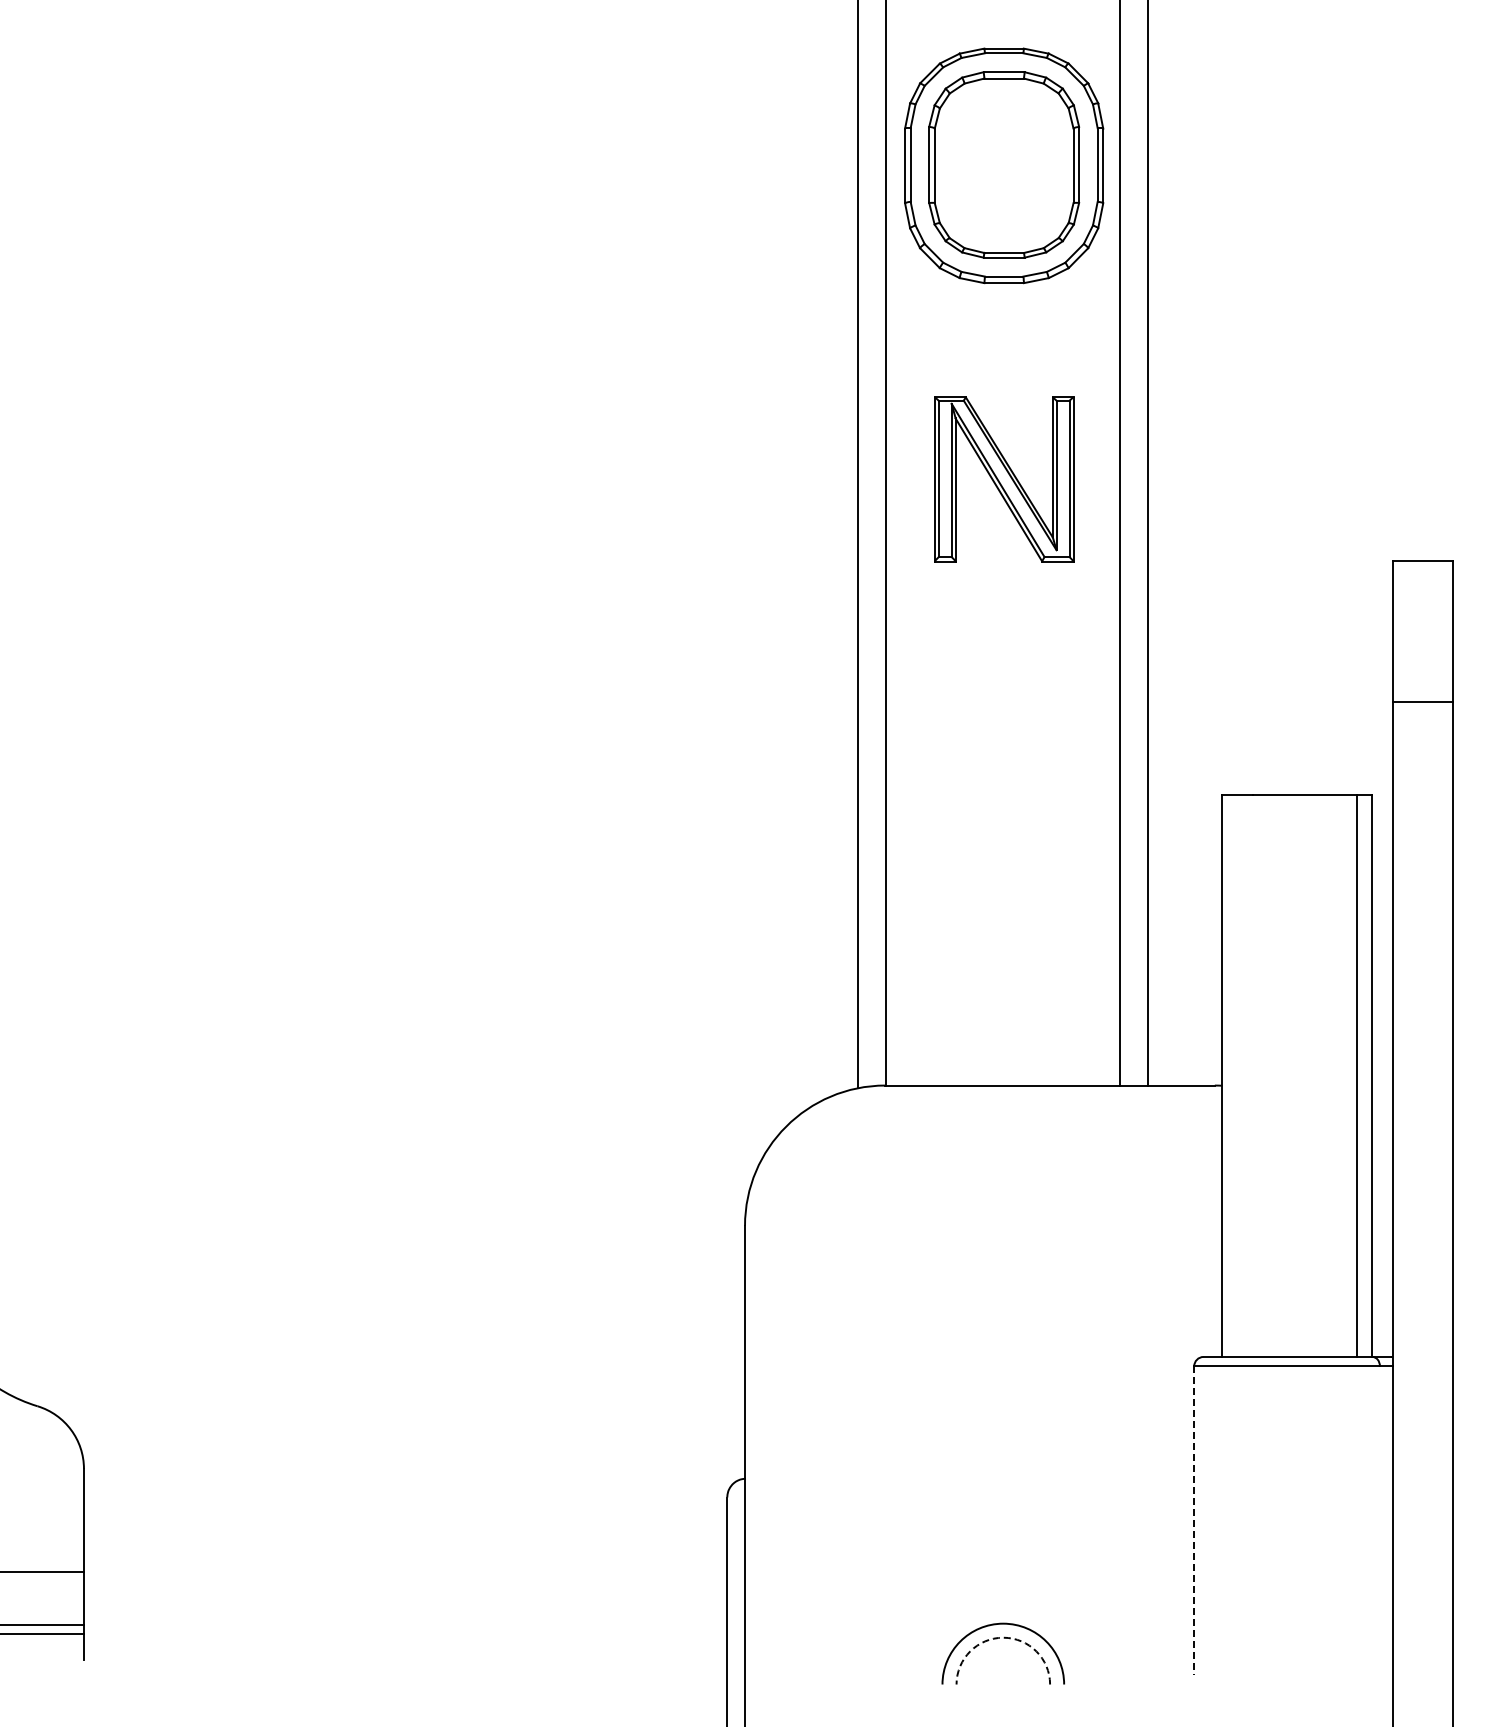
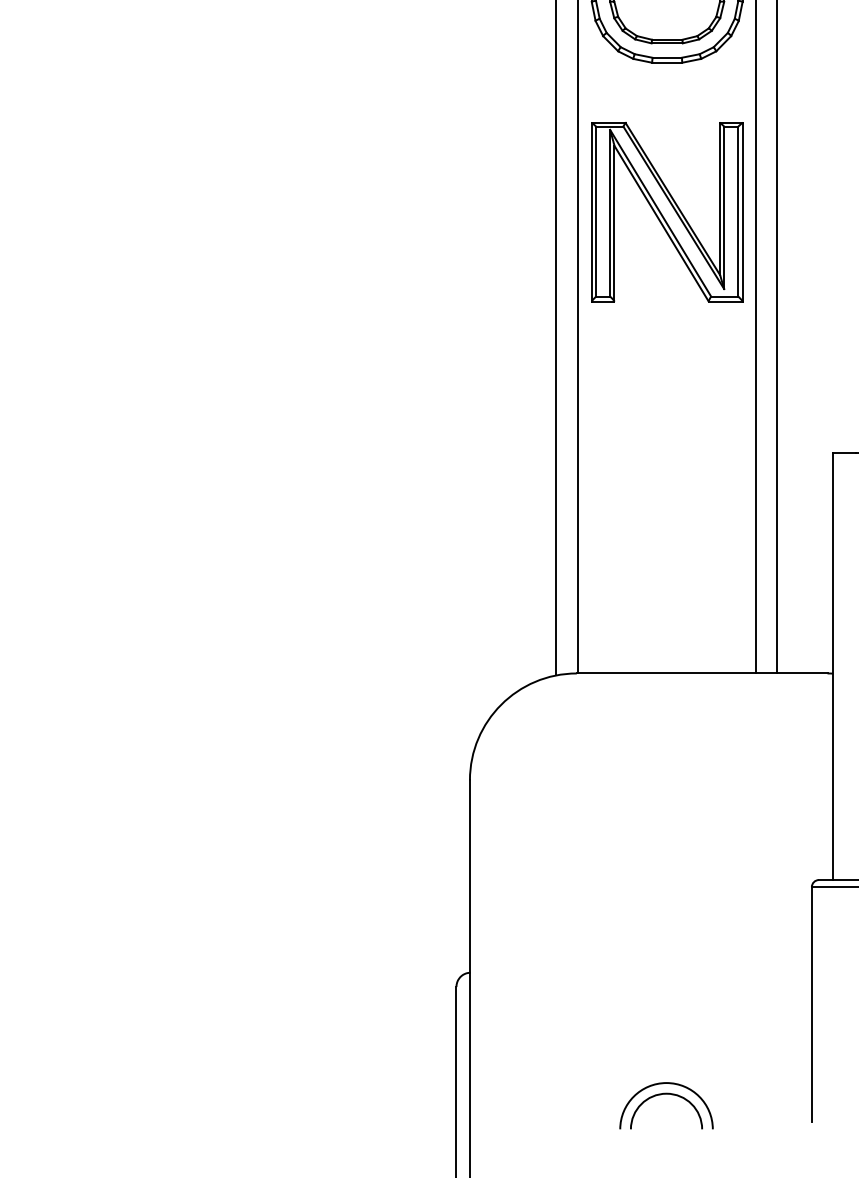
part: (1003, 479) -> (666, 212), size x1.43
line: (1194, 1521) -> (812, 1005), dashed -> solid
arc: (1003, 1637) -> (666, 1093), dashed -> solid

